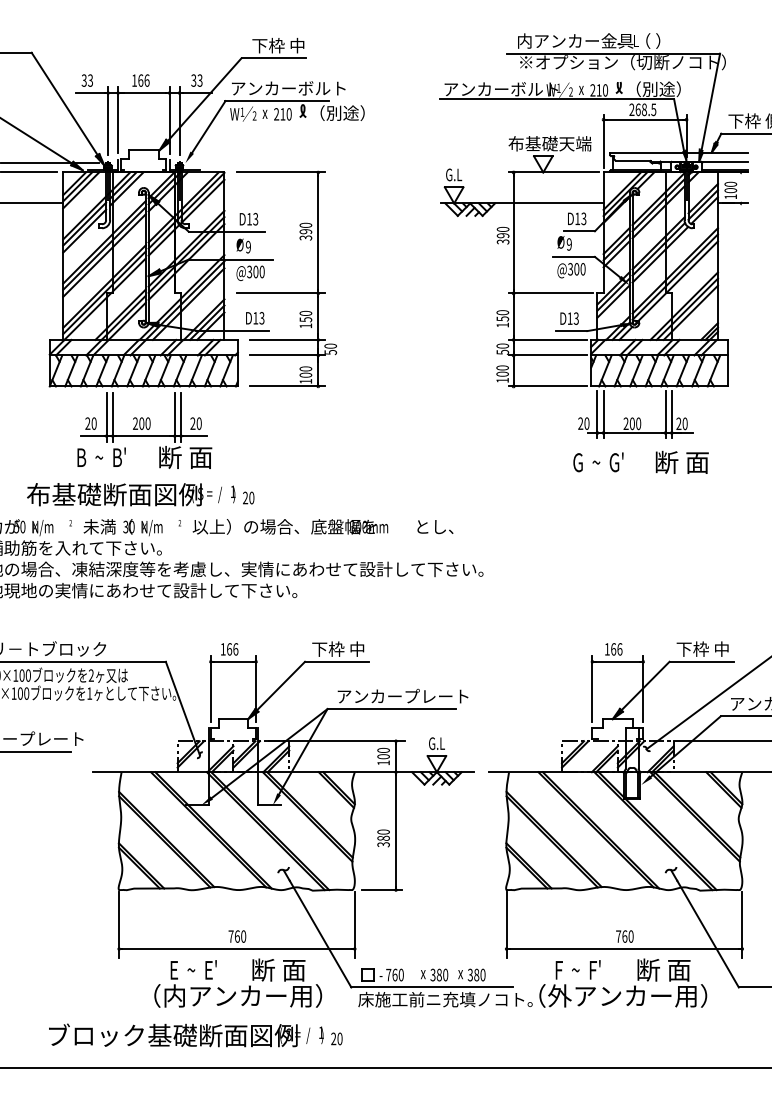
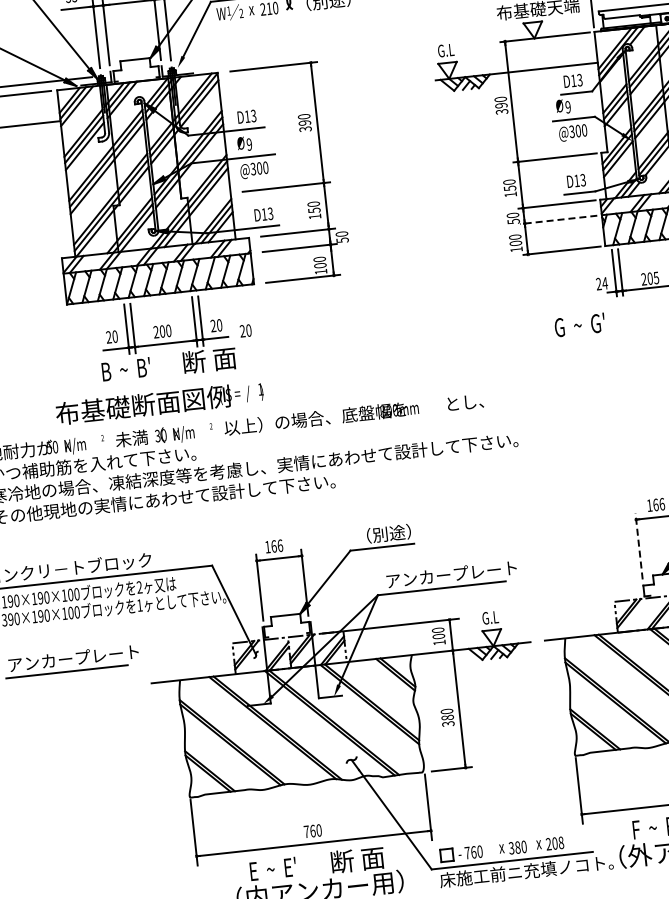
line: (547, 355) -> (558, 219), solid -> dashed
text: (586, 423) -> (604, 283), 20 -> 24
text: (638, 423) -> (656, 277), 200 -> 205
text: (598, 462) -> (579, 325), moved
text: (248, 497) -> (245, 330), moved
text: (339, 648) -> (383, 533), 下枠 中 -> （別途）
line: (592, 688) -> (639, 546), solid -> dashed
text: (476, 975) -> (554, 844), 380 -> 208

